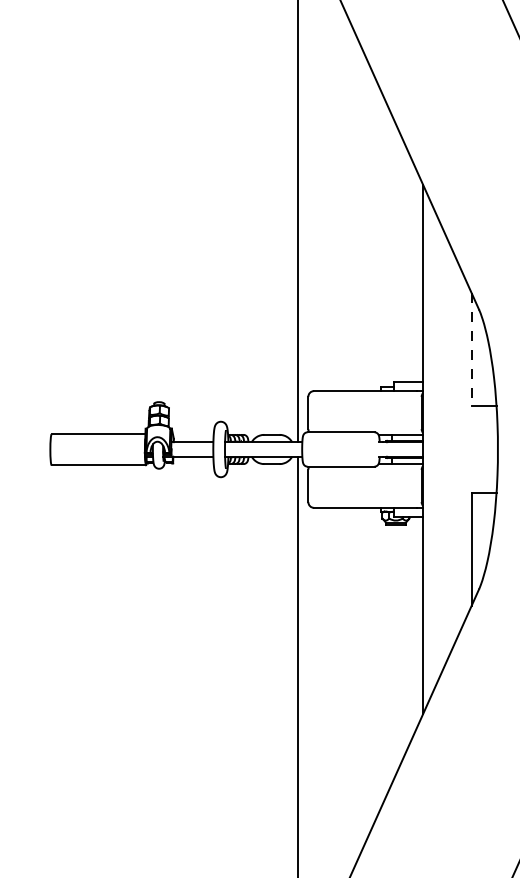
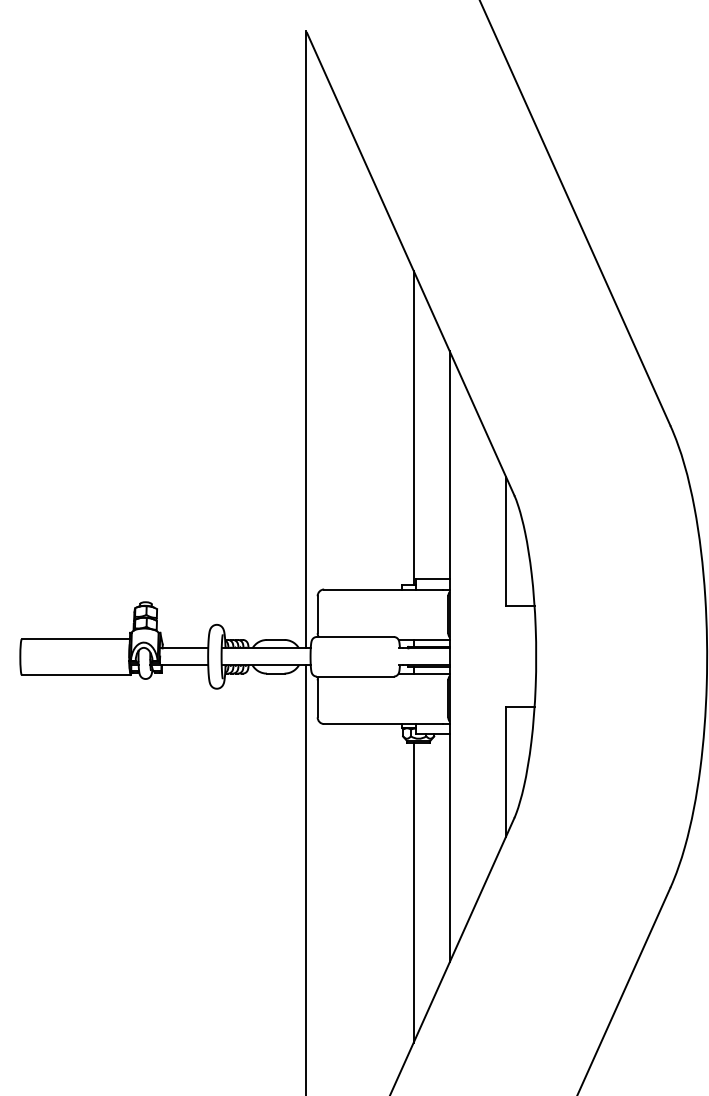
line: (391, 250) -> (413, 427), added
line: (472, 349) -> (506, 541), dashed -> solid
line: (391, 653) -> (413, 892), added

